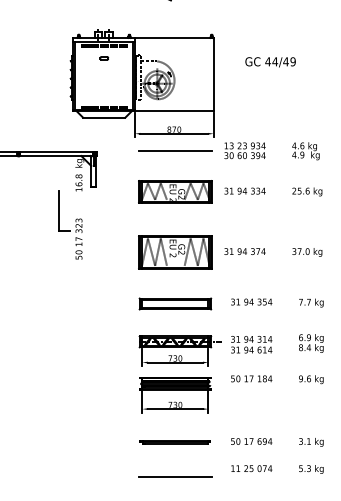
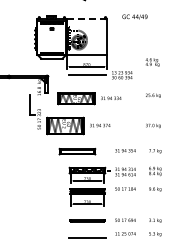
line: (173, 37) -> (86, 18), solid -> dashed
text: (269, 61) -> (134, 16), moved
text: (305, 151) -> (152, 62), moved
part: (201, 191) -> (89, 98), moved
part: (201, 251) -> (78, 125), moved
part: (175, 303) -> (77, 151), moved

